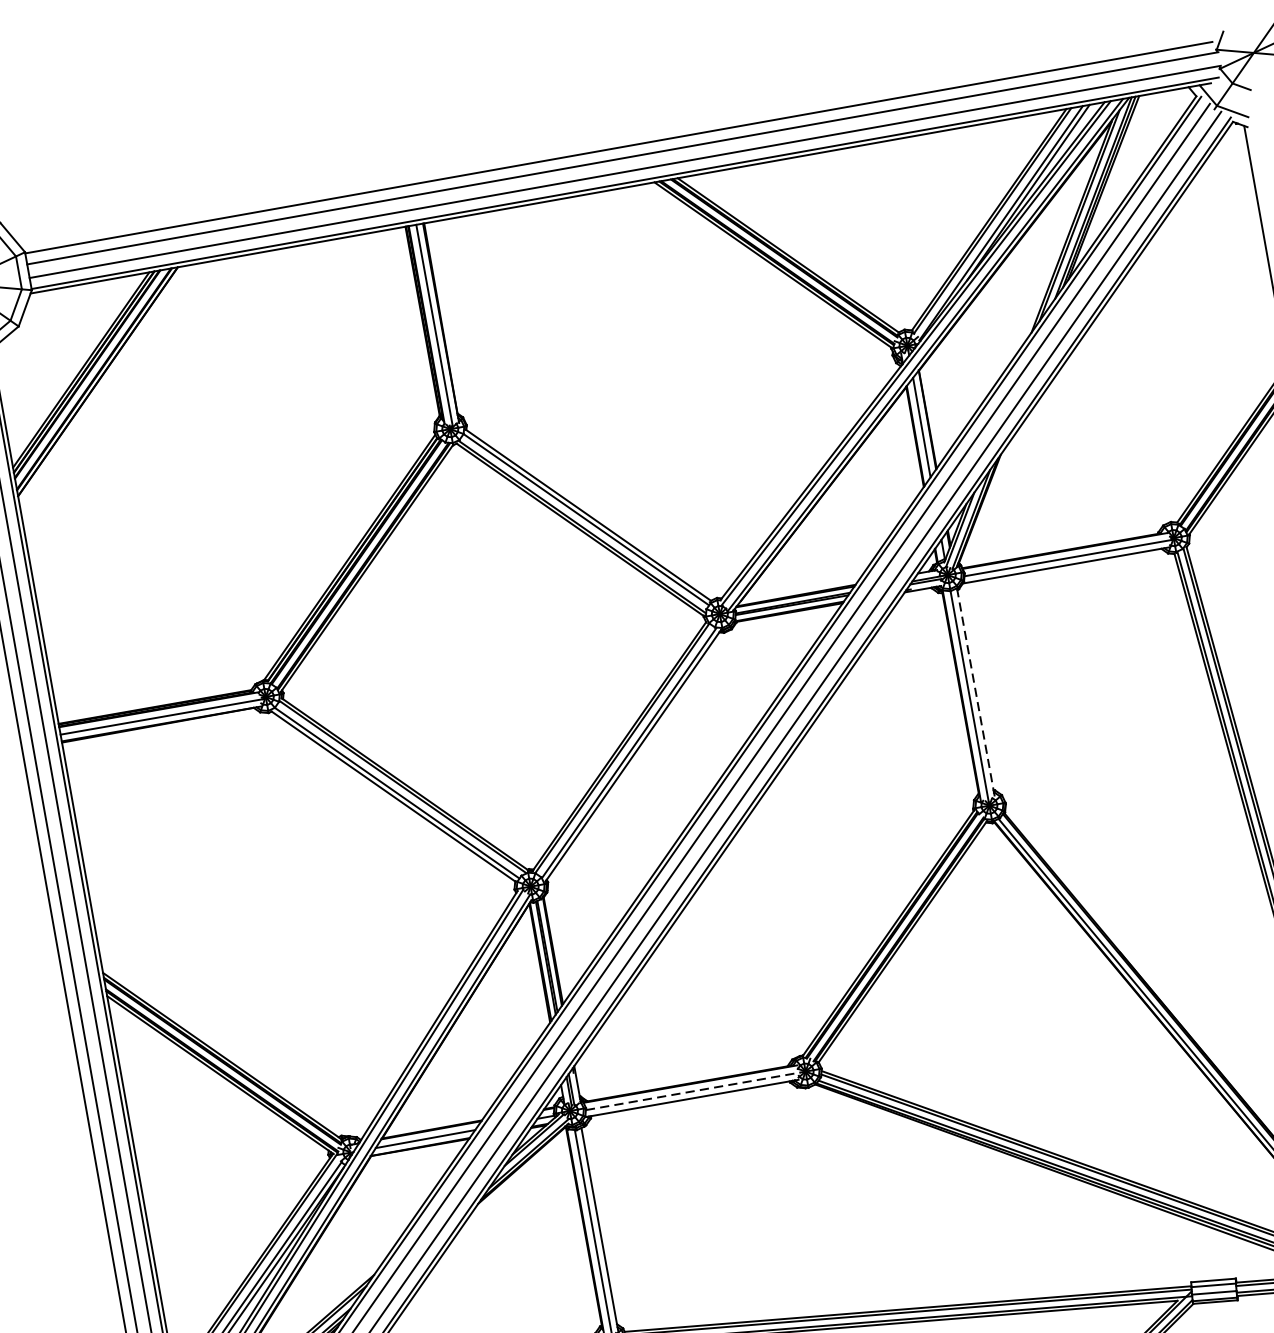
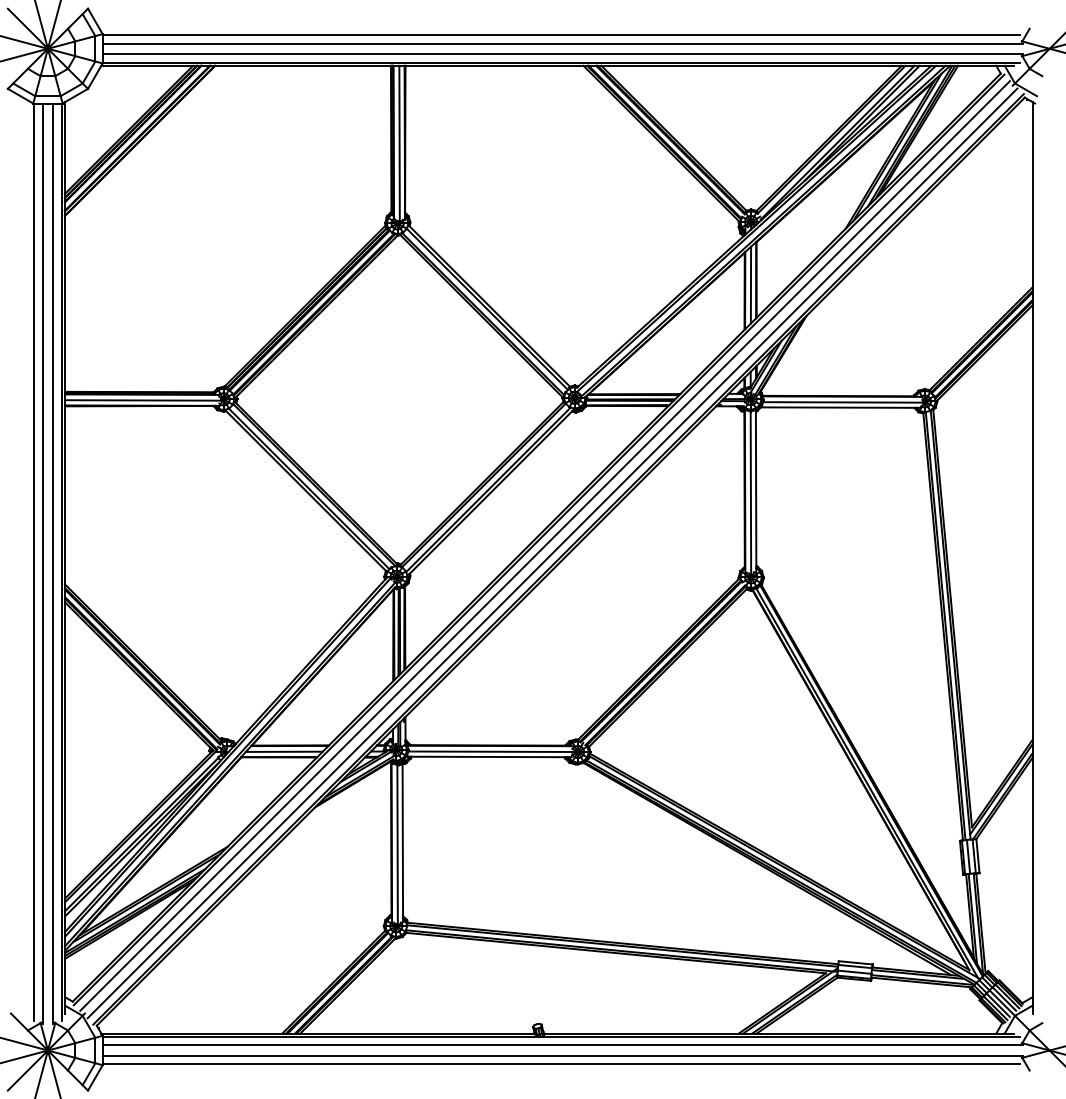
line: (976, 692) -> (756, 490), dashed -> solid
line: (693, 1090) -> (491, 751), dashed -> solid

